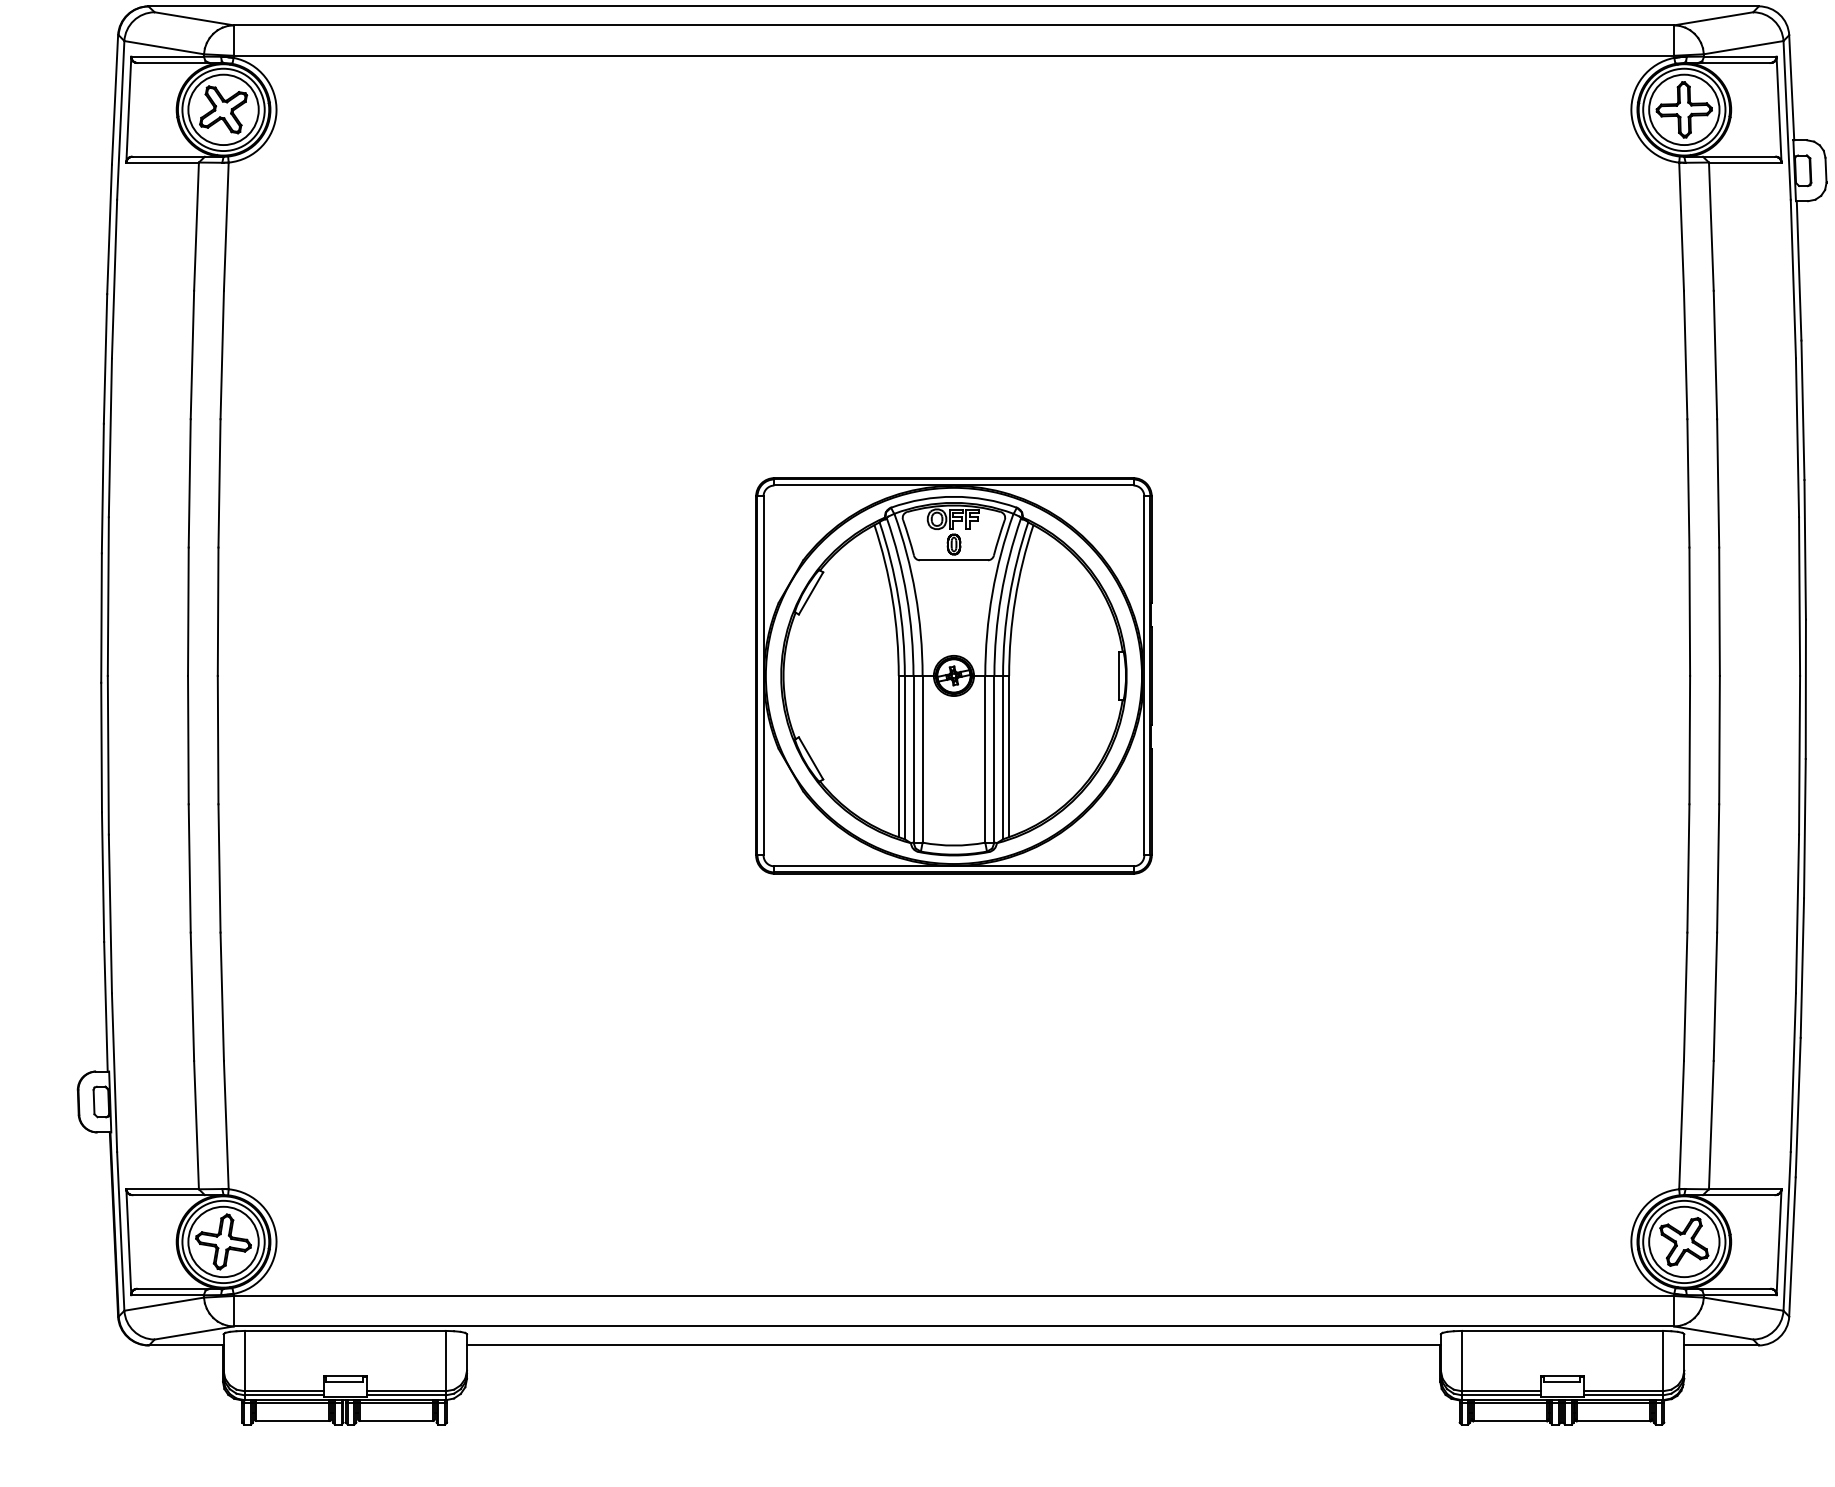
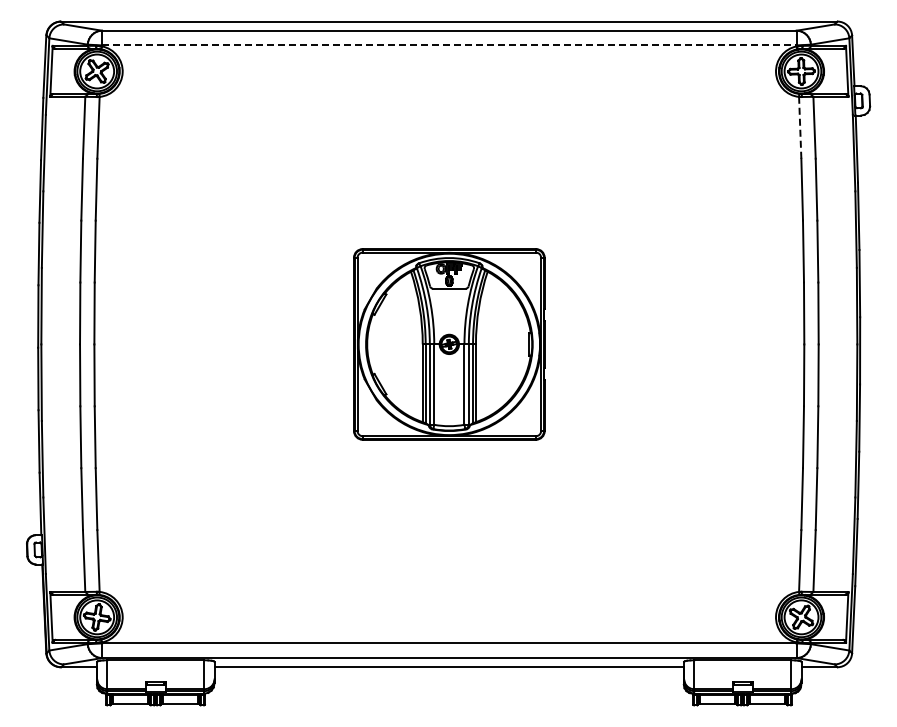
line: (954, 55) -> (449, 45), solid -> dashed
line: (1682, 226) -> (800, 127), solid -> dashed

